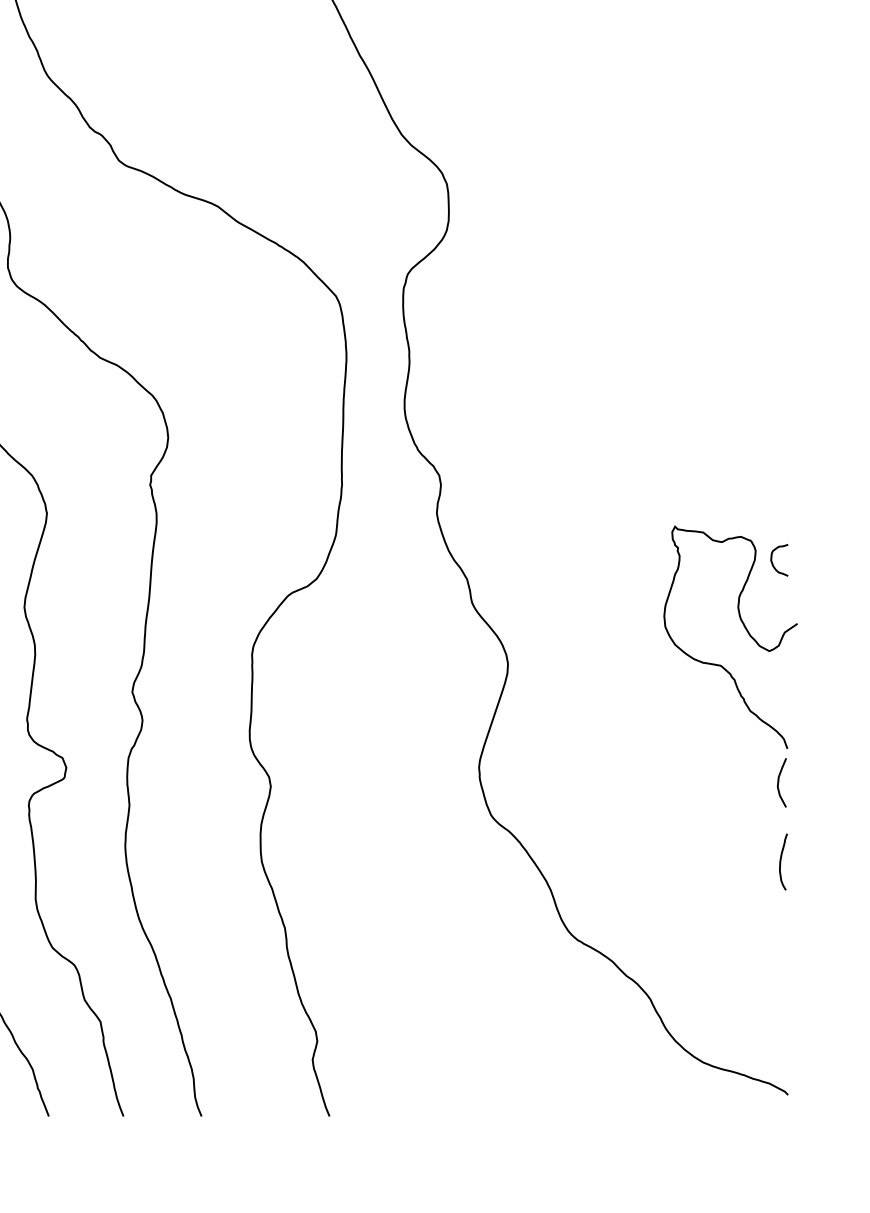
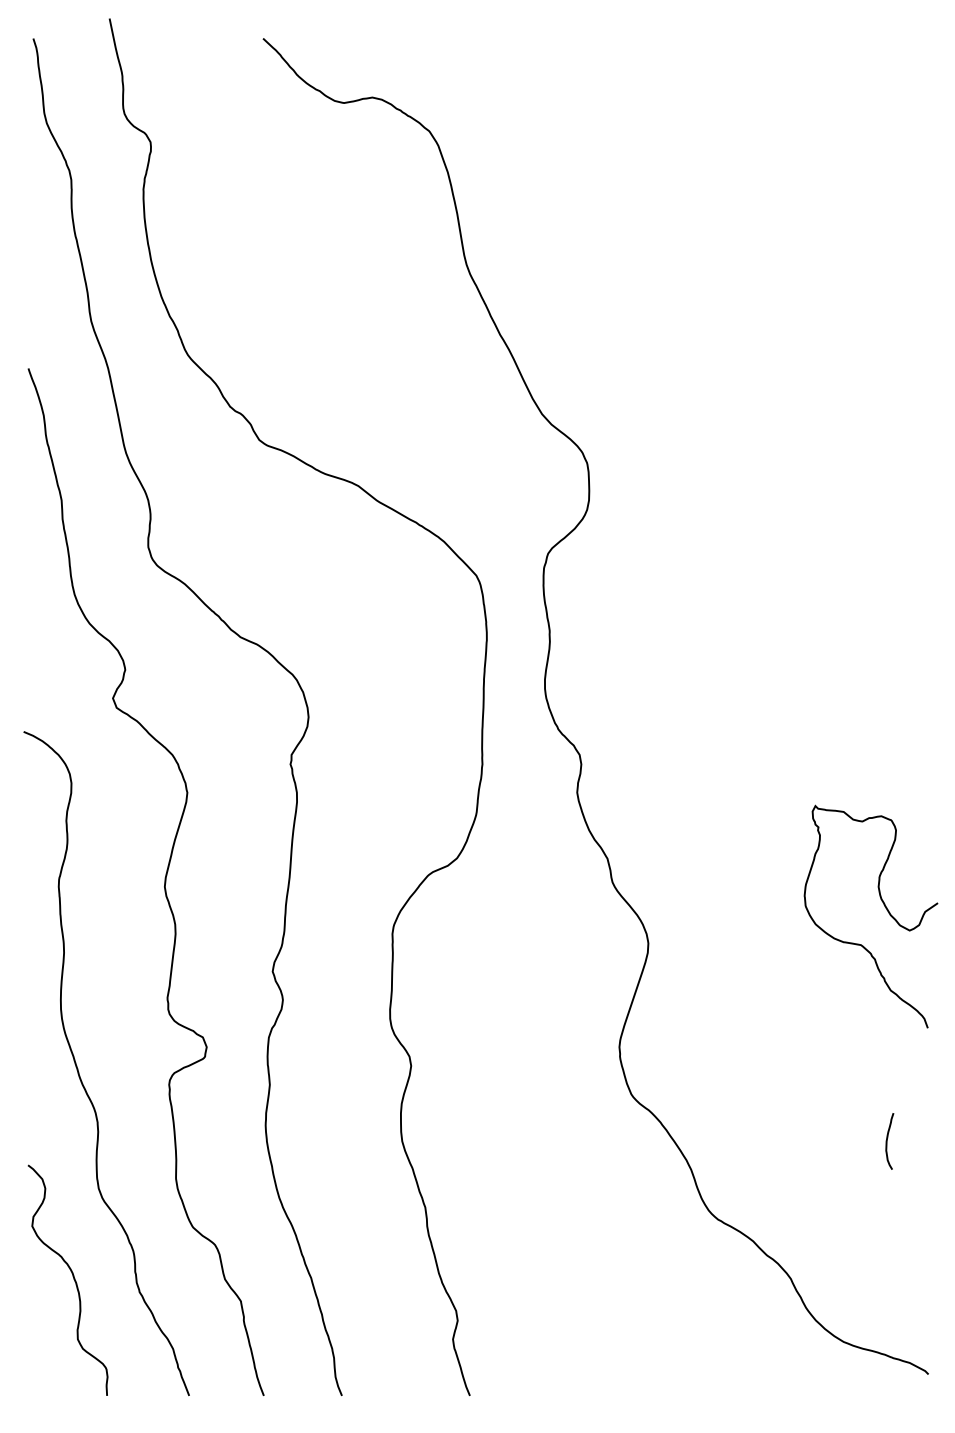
curve: (773, 562) -> (913, 841), removed
curve: (779, 782) -> (919, 1061), removed
curve: (781, 862) -> (887, 1141), moved

